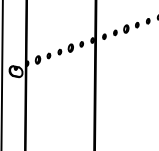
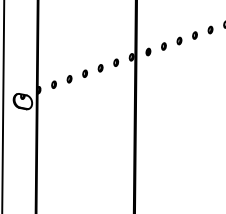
part: (126, 28) -> (179, 40), size x0.62
part: (70, 48) -> (100, 68), size x0.62
part: (37, 59) -> (53, 84), size x0.62

